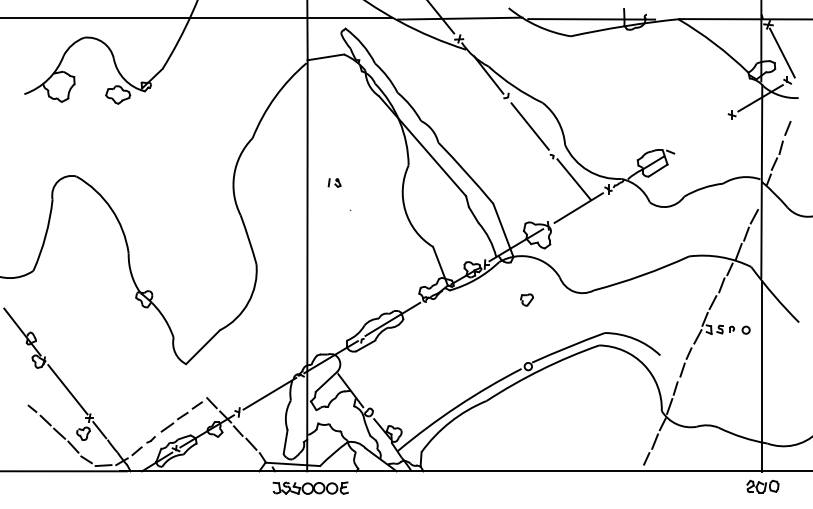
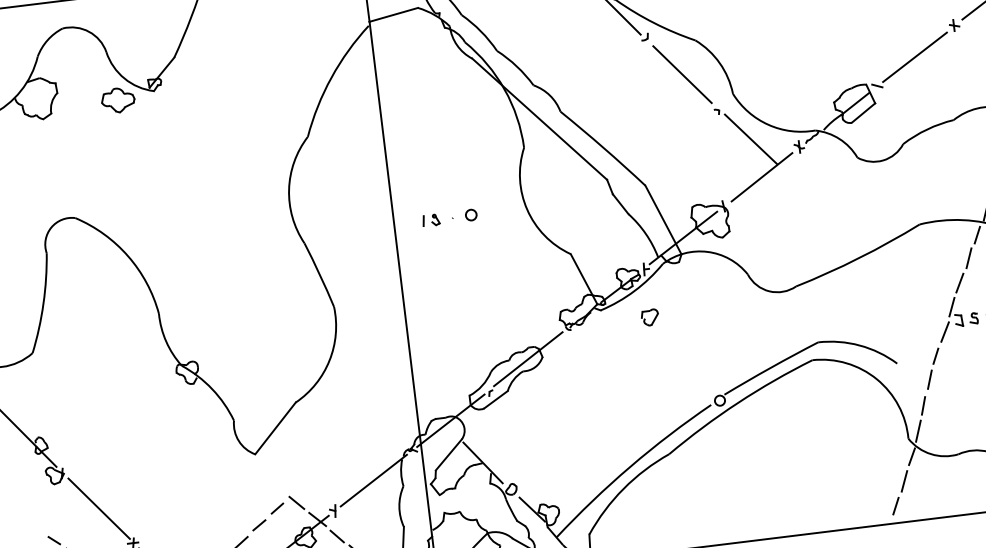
line: (700, 134) -> (914, 57), added
part: (334, 182) -> (430, 219), moved
circle: (364, 209) -> (471, 214), added
part: (526, 299) -> (649, 316), moved

